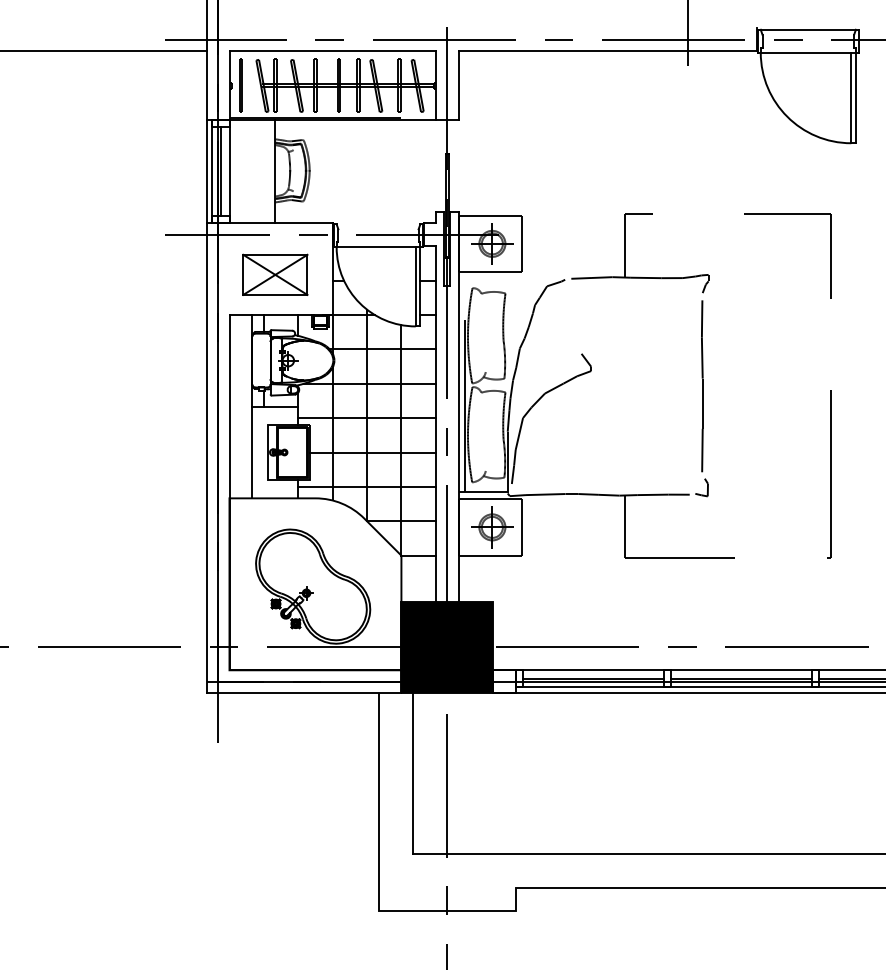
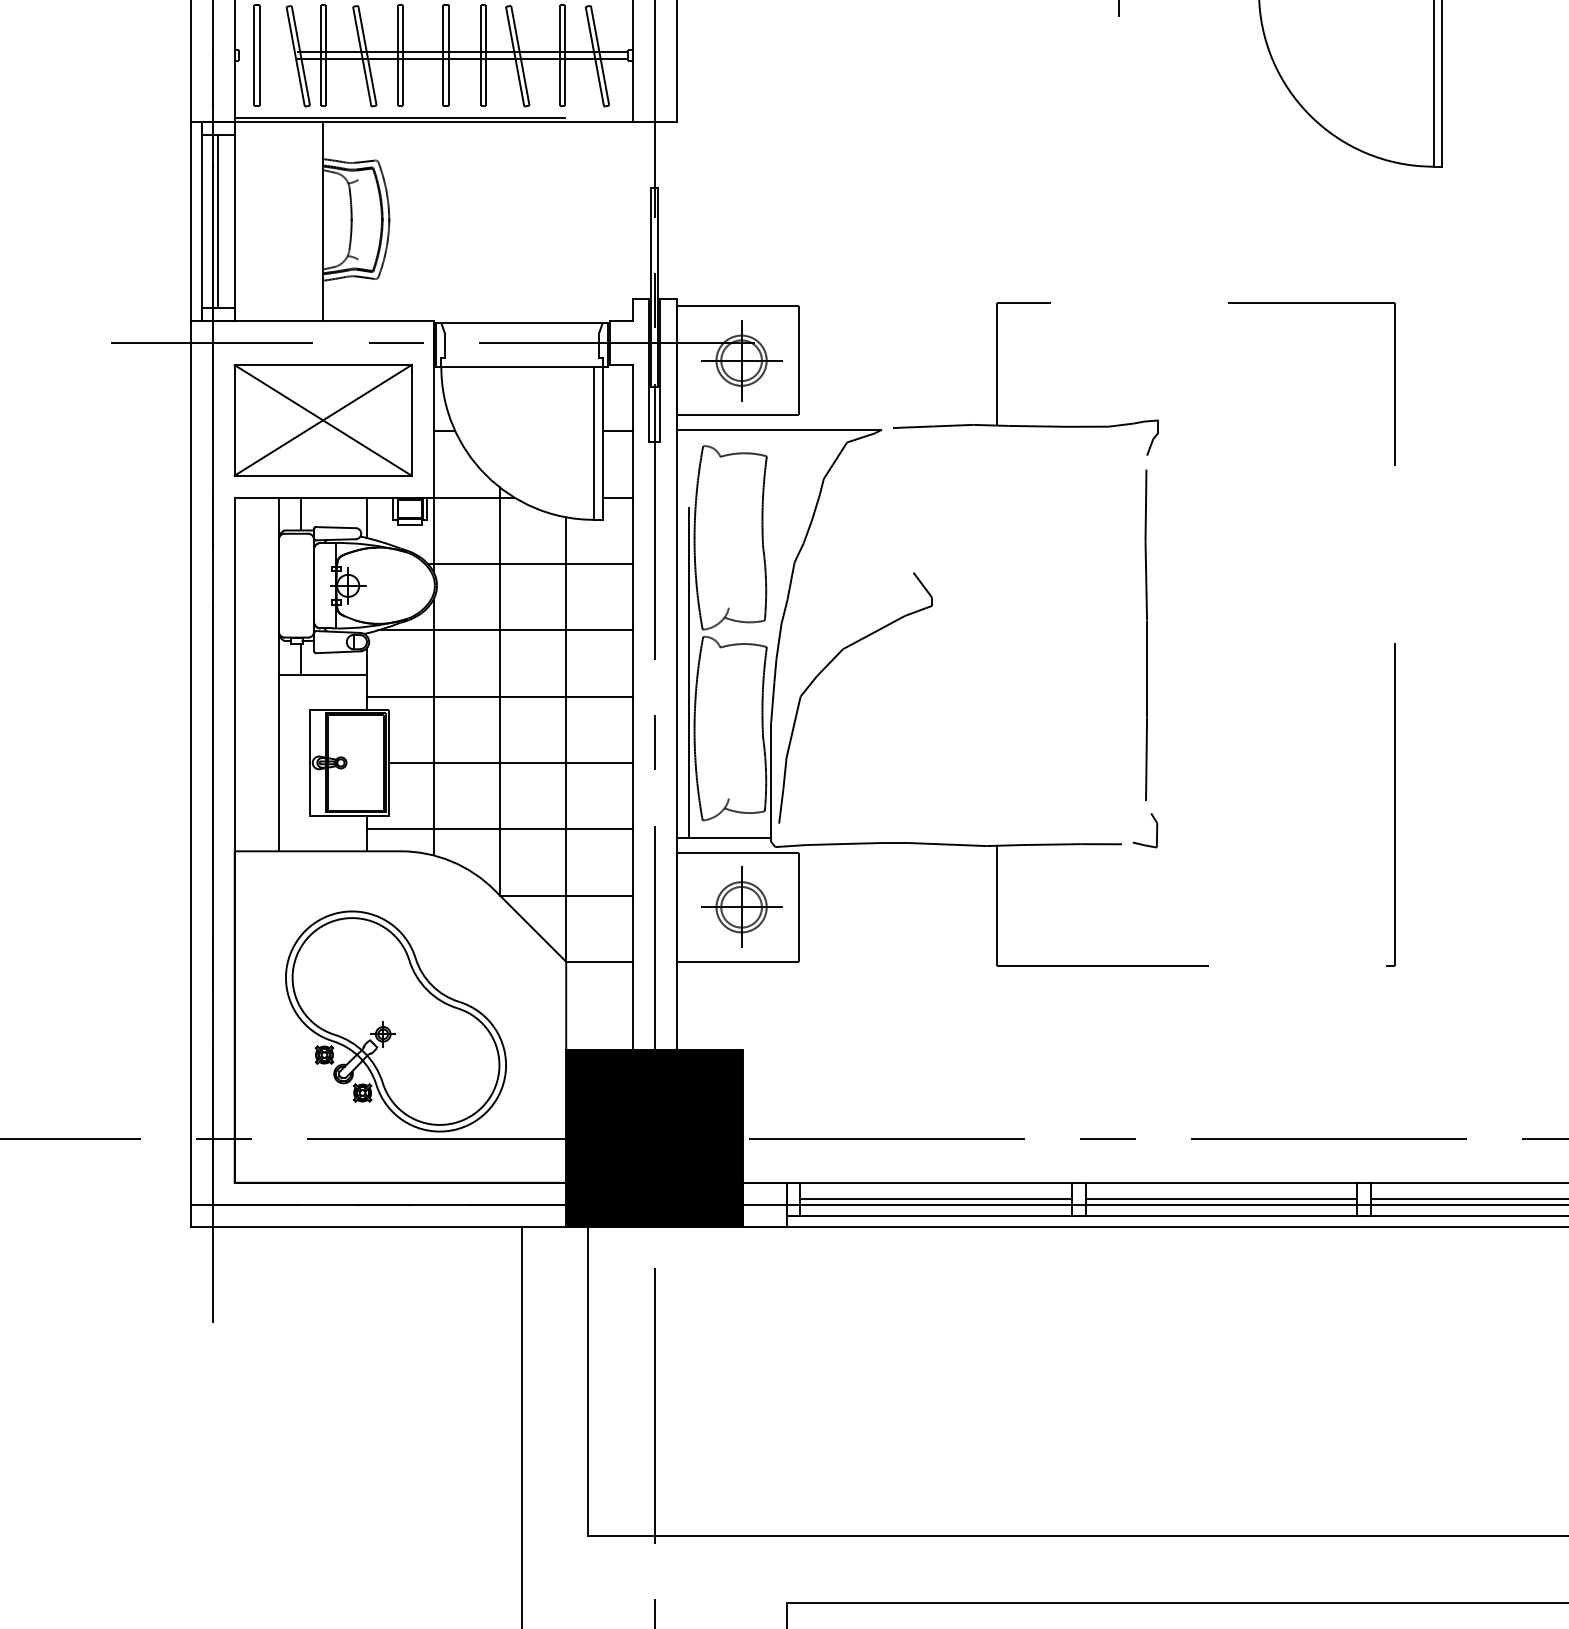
line: (378, 224) -> (522, 323), added
part: (275, 274) -> (323, 419), size x1.43
line: (511, 279) -> (778, 429), added

